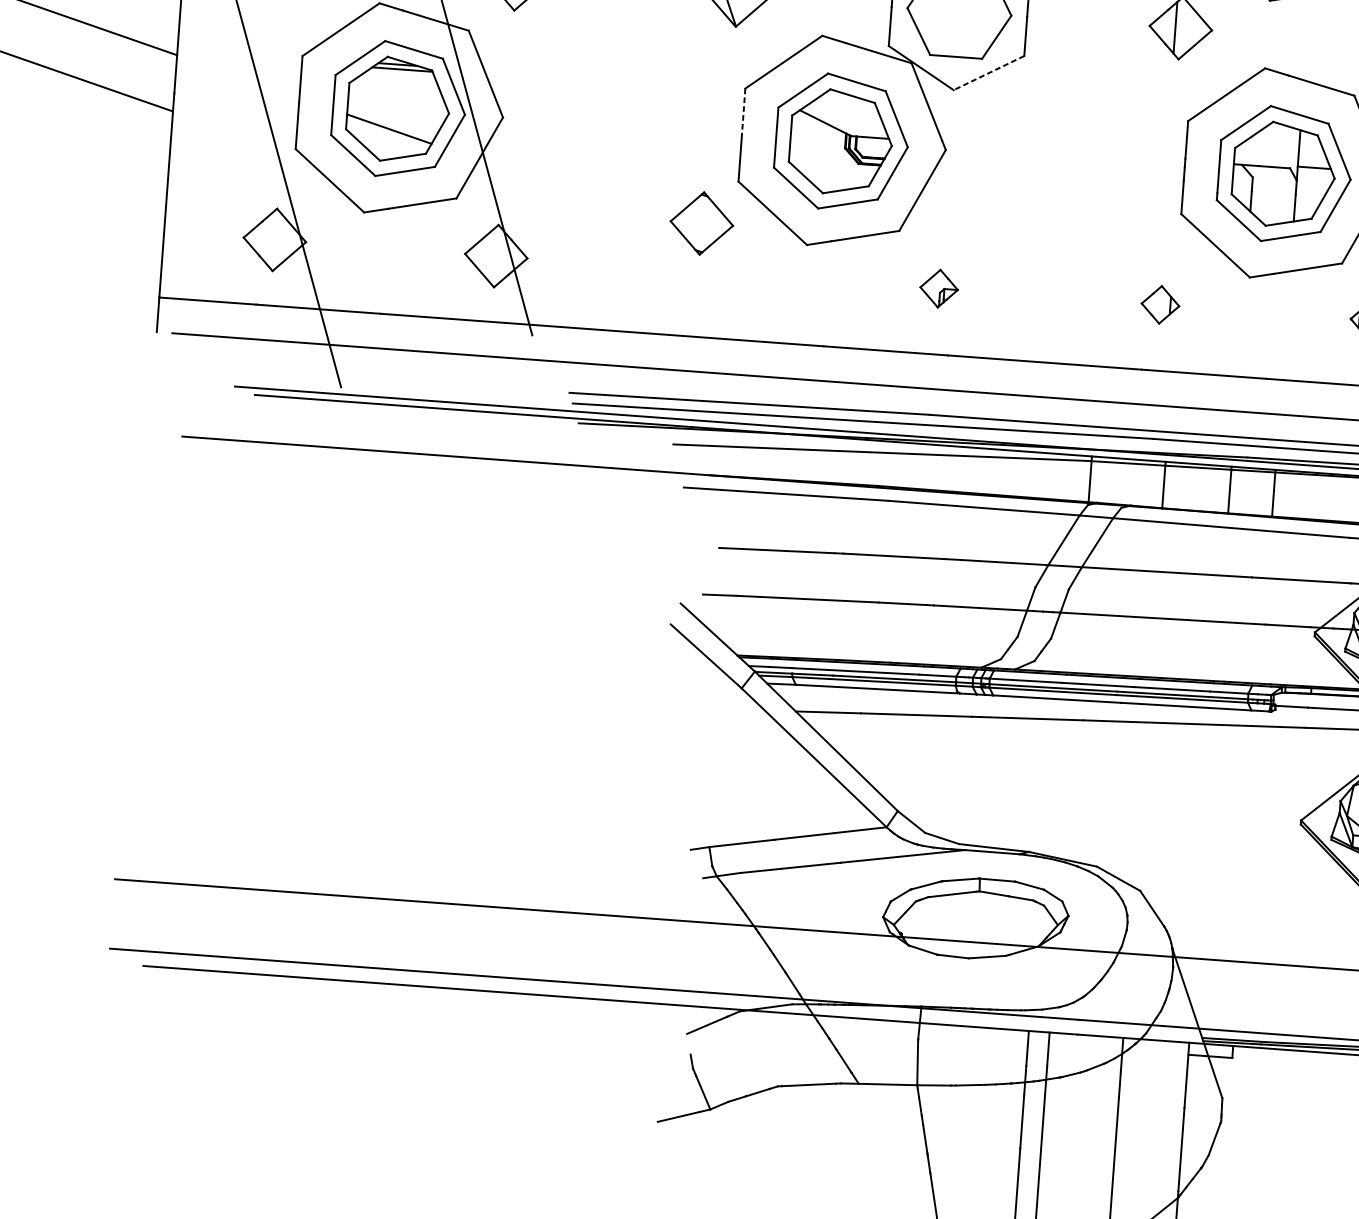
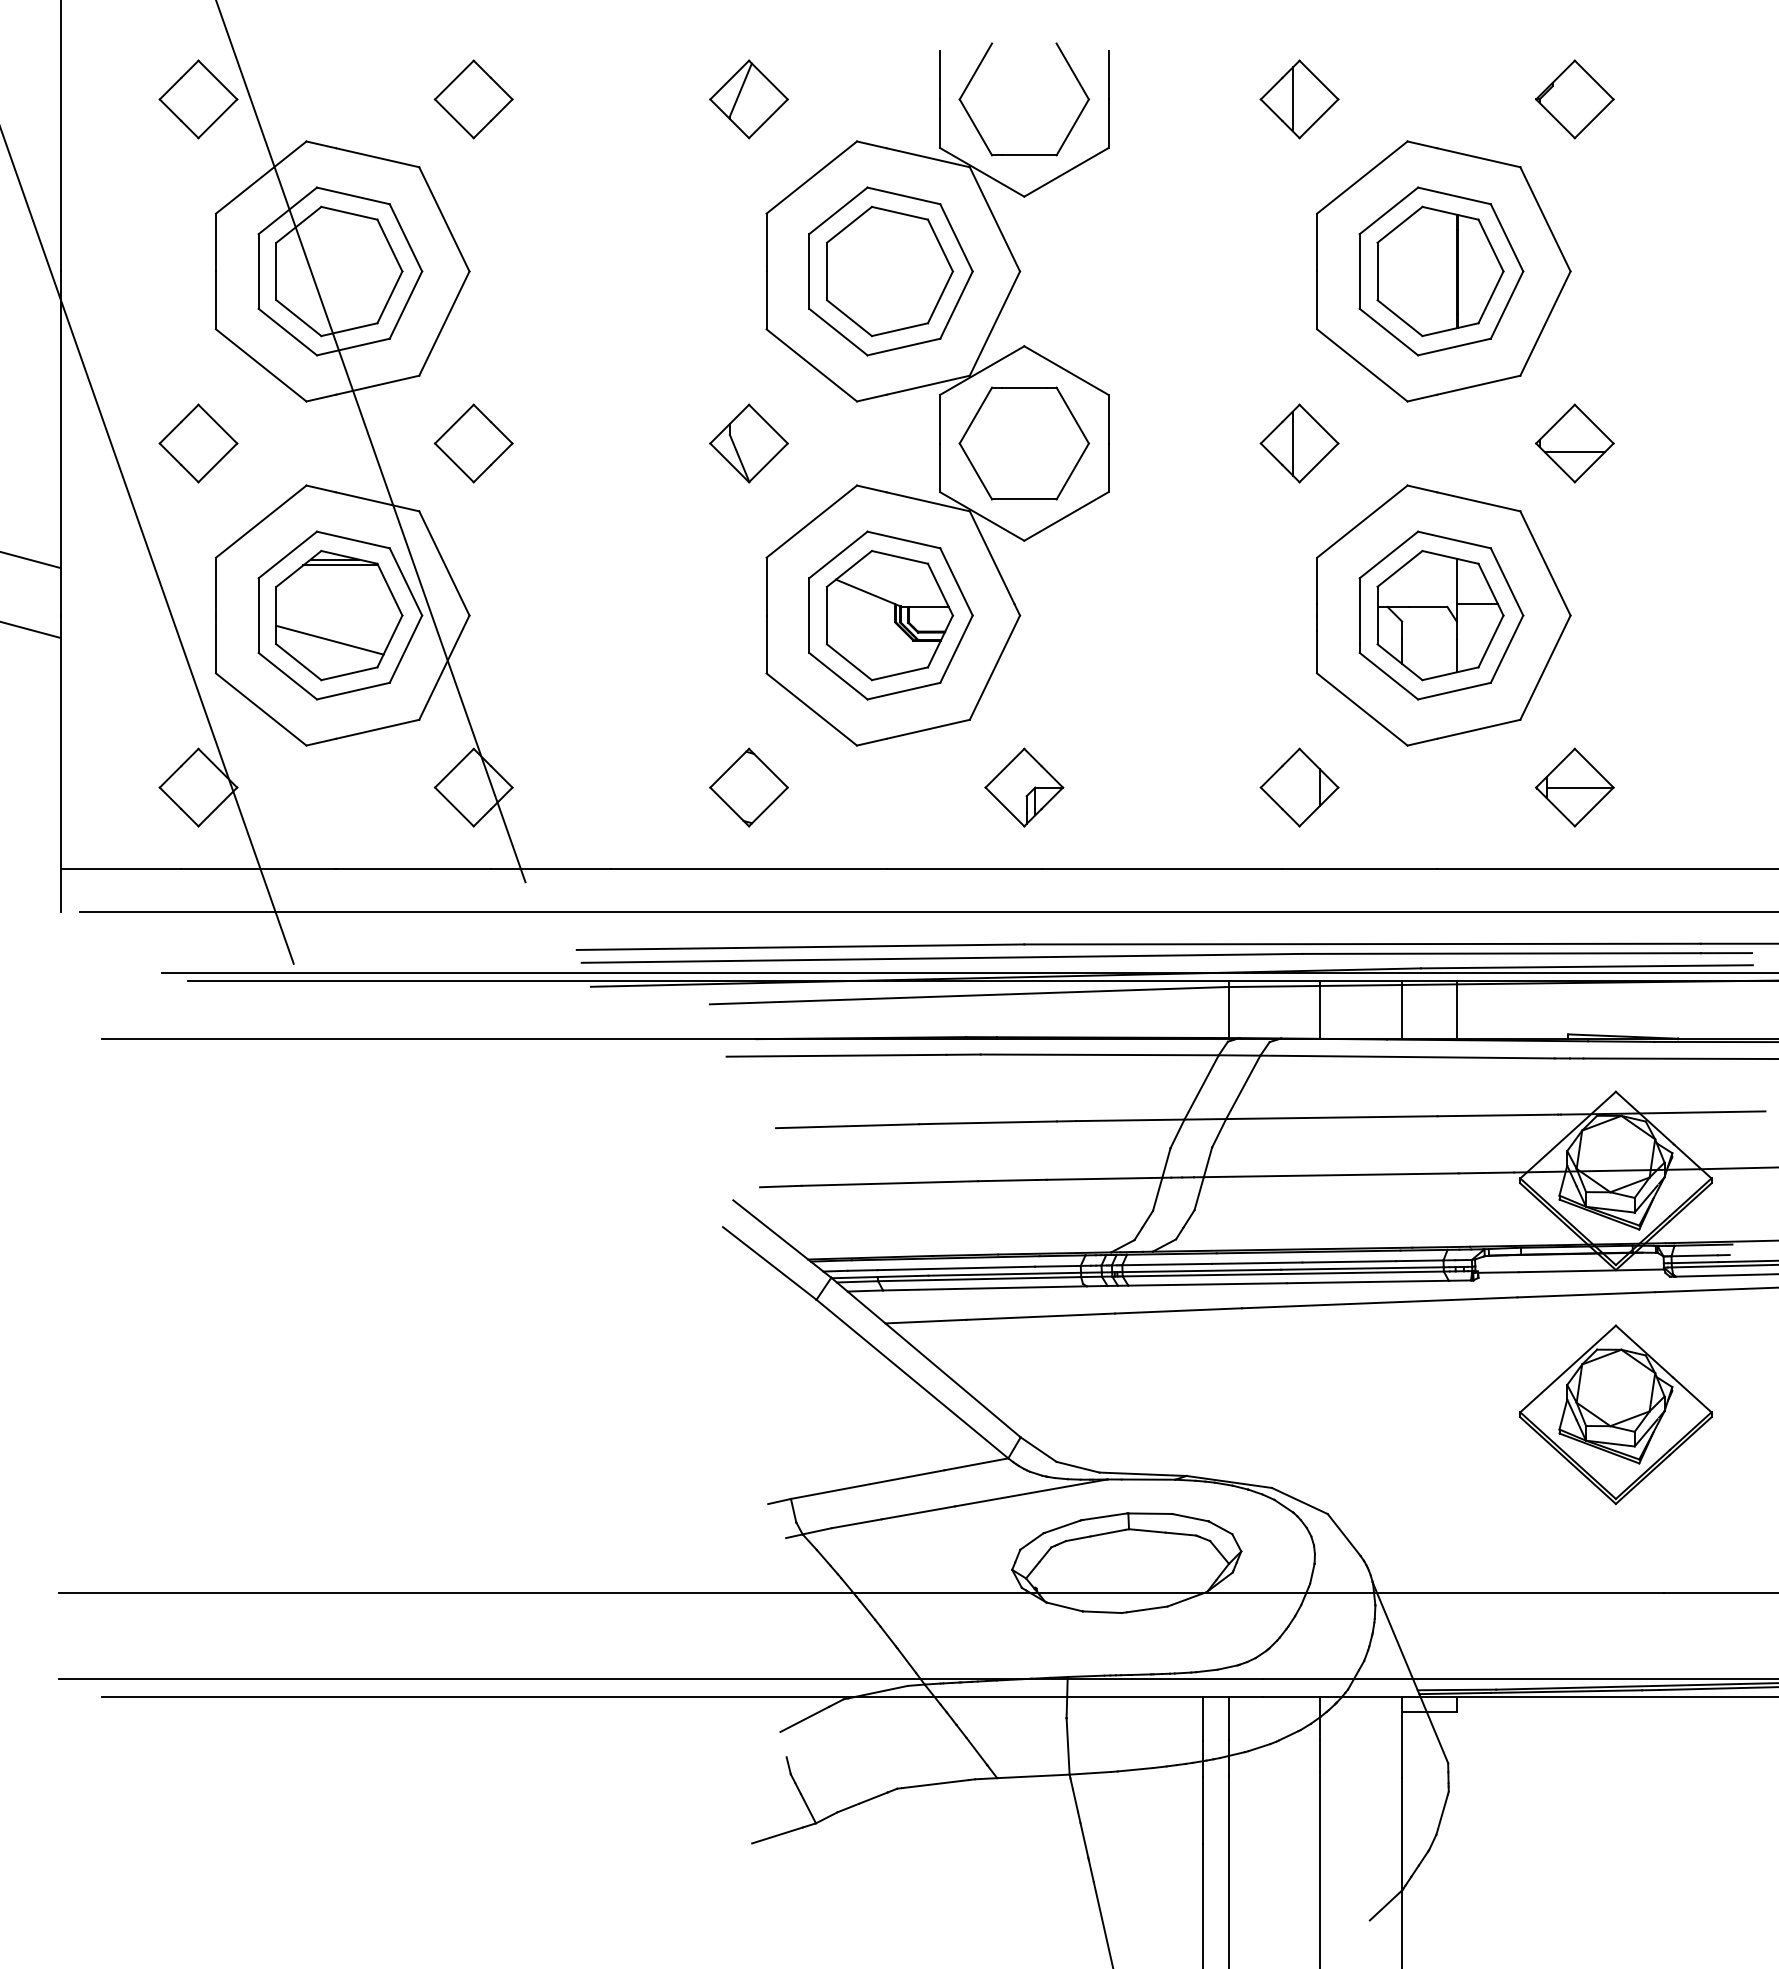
line: (989, 73) -> (1066, 516), dashed -> solid
line: (743, 111) -> (766, 586), dashed -> solid
part: (701, 223) -> (748, 787), moved
part: (939, 288) -> (1024, 787), size x1.67
part: (1160, 304) -> (1299, 787), size x1.67

